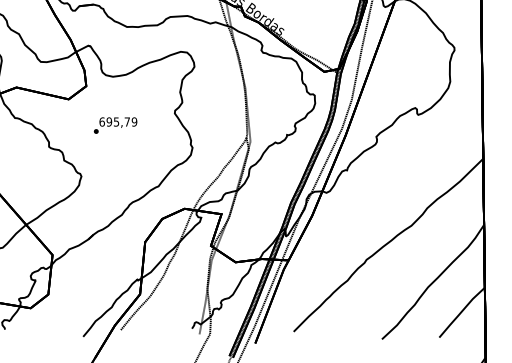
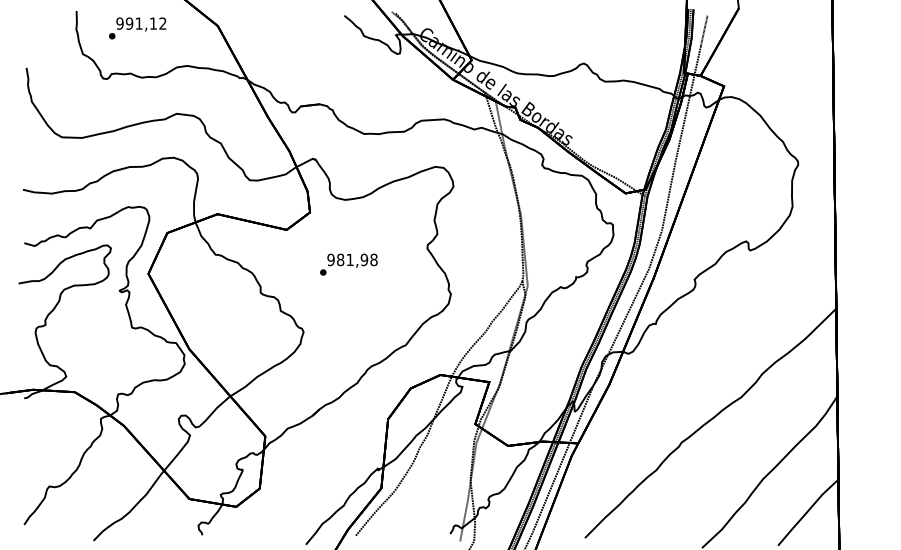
text: (118, 121) -> (352, 259), 695,79 -> 981,98

